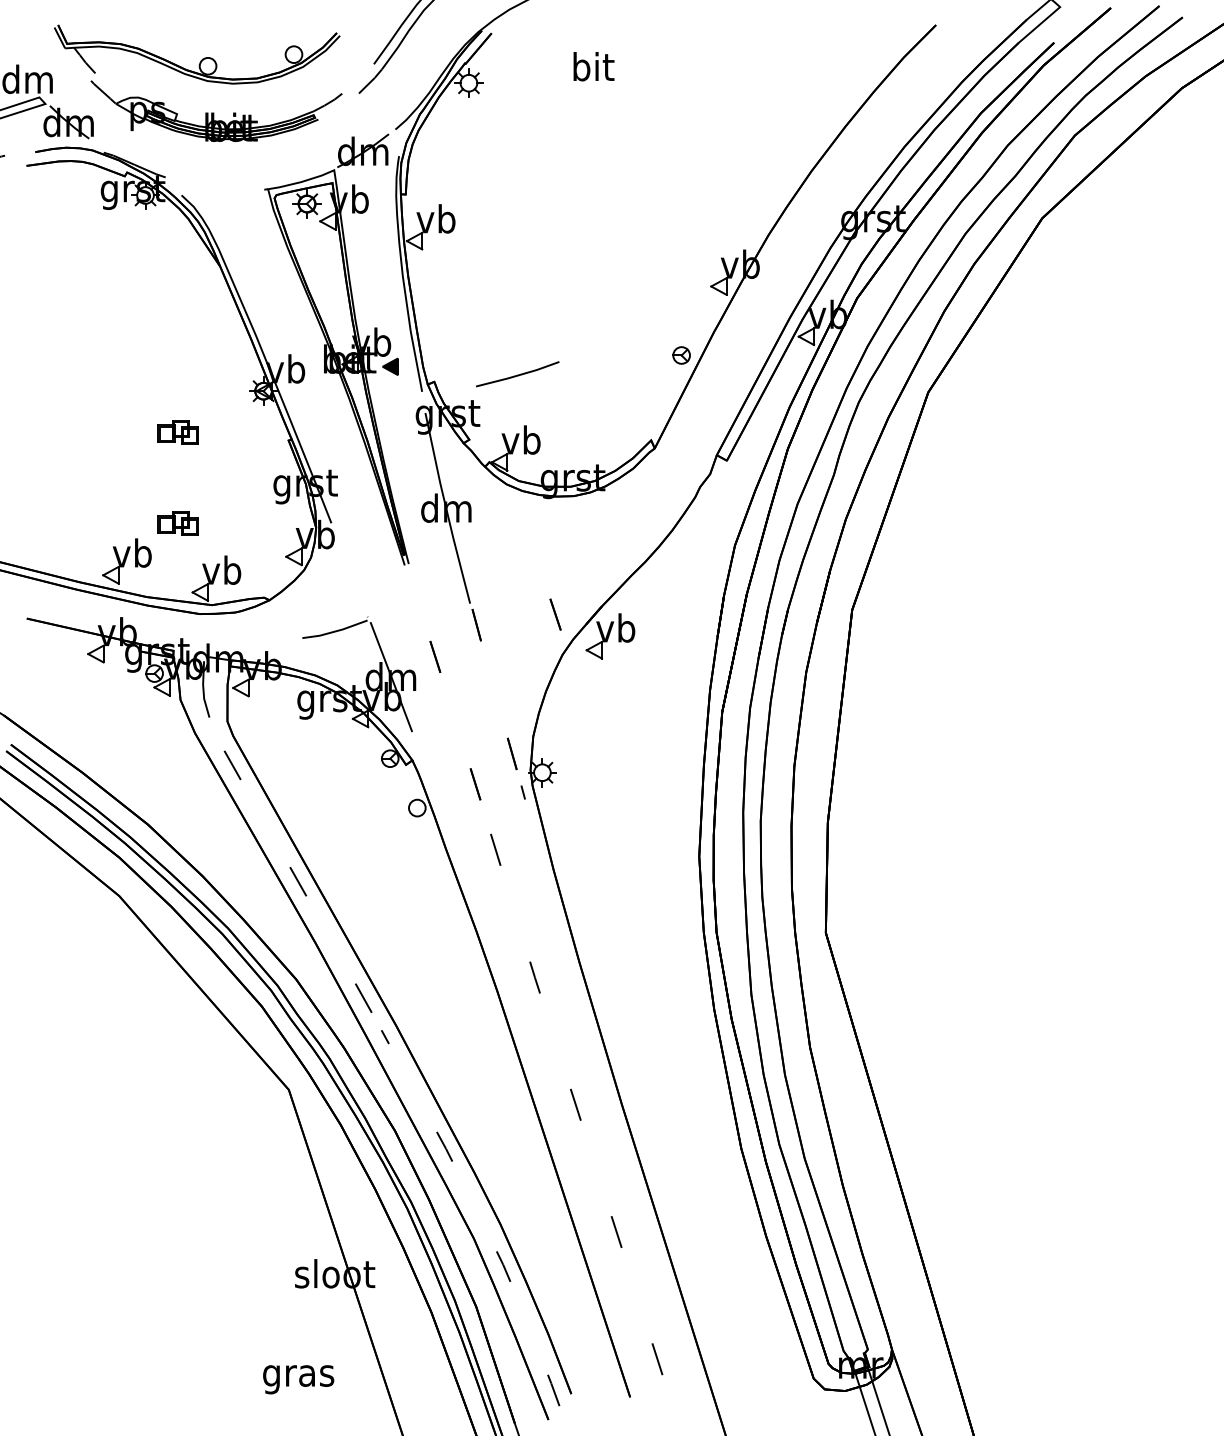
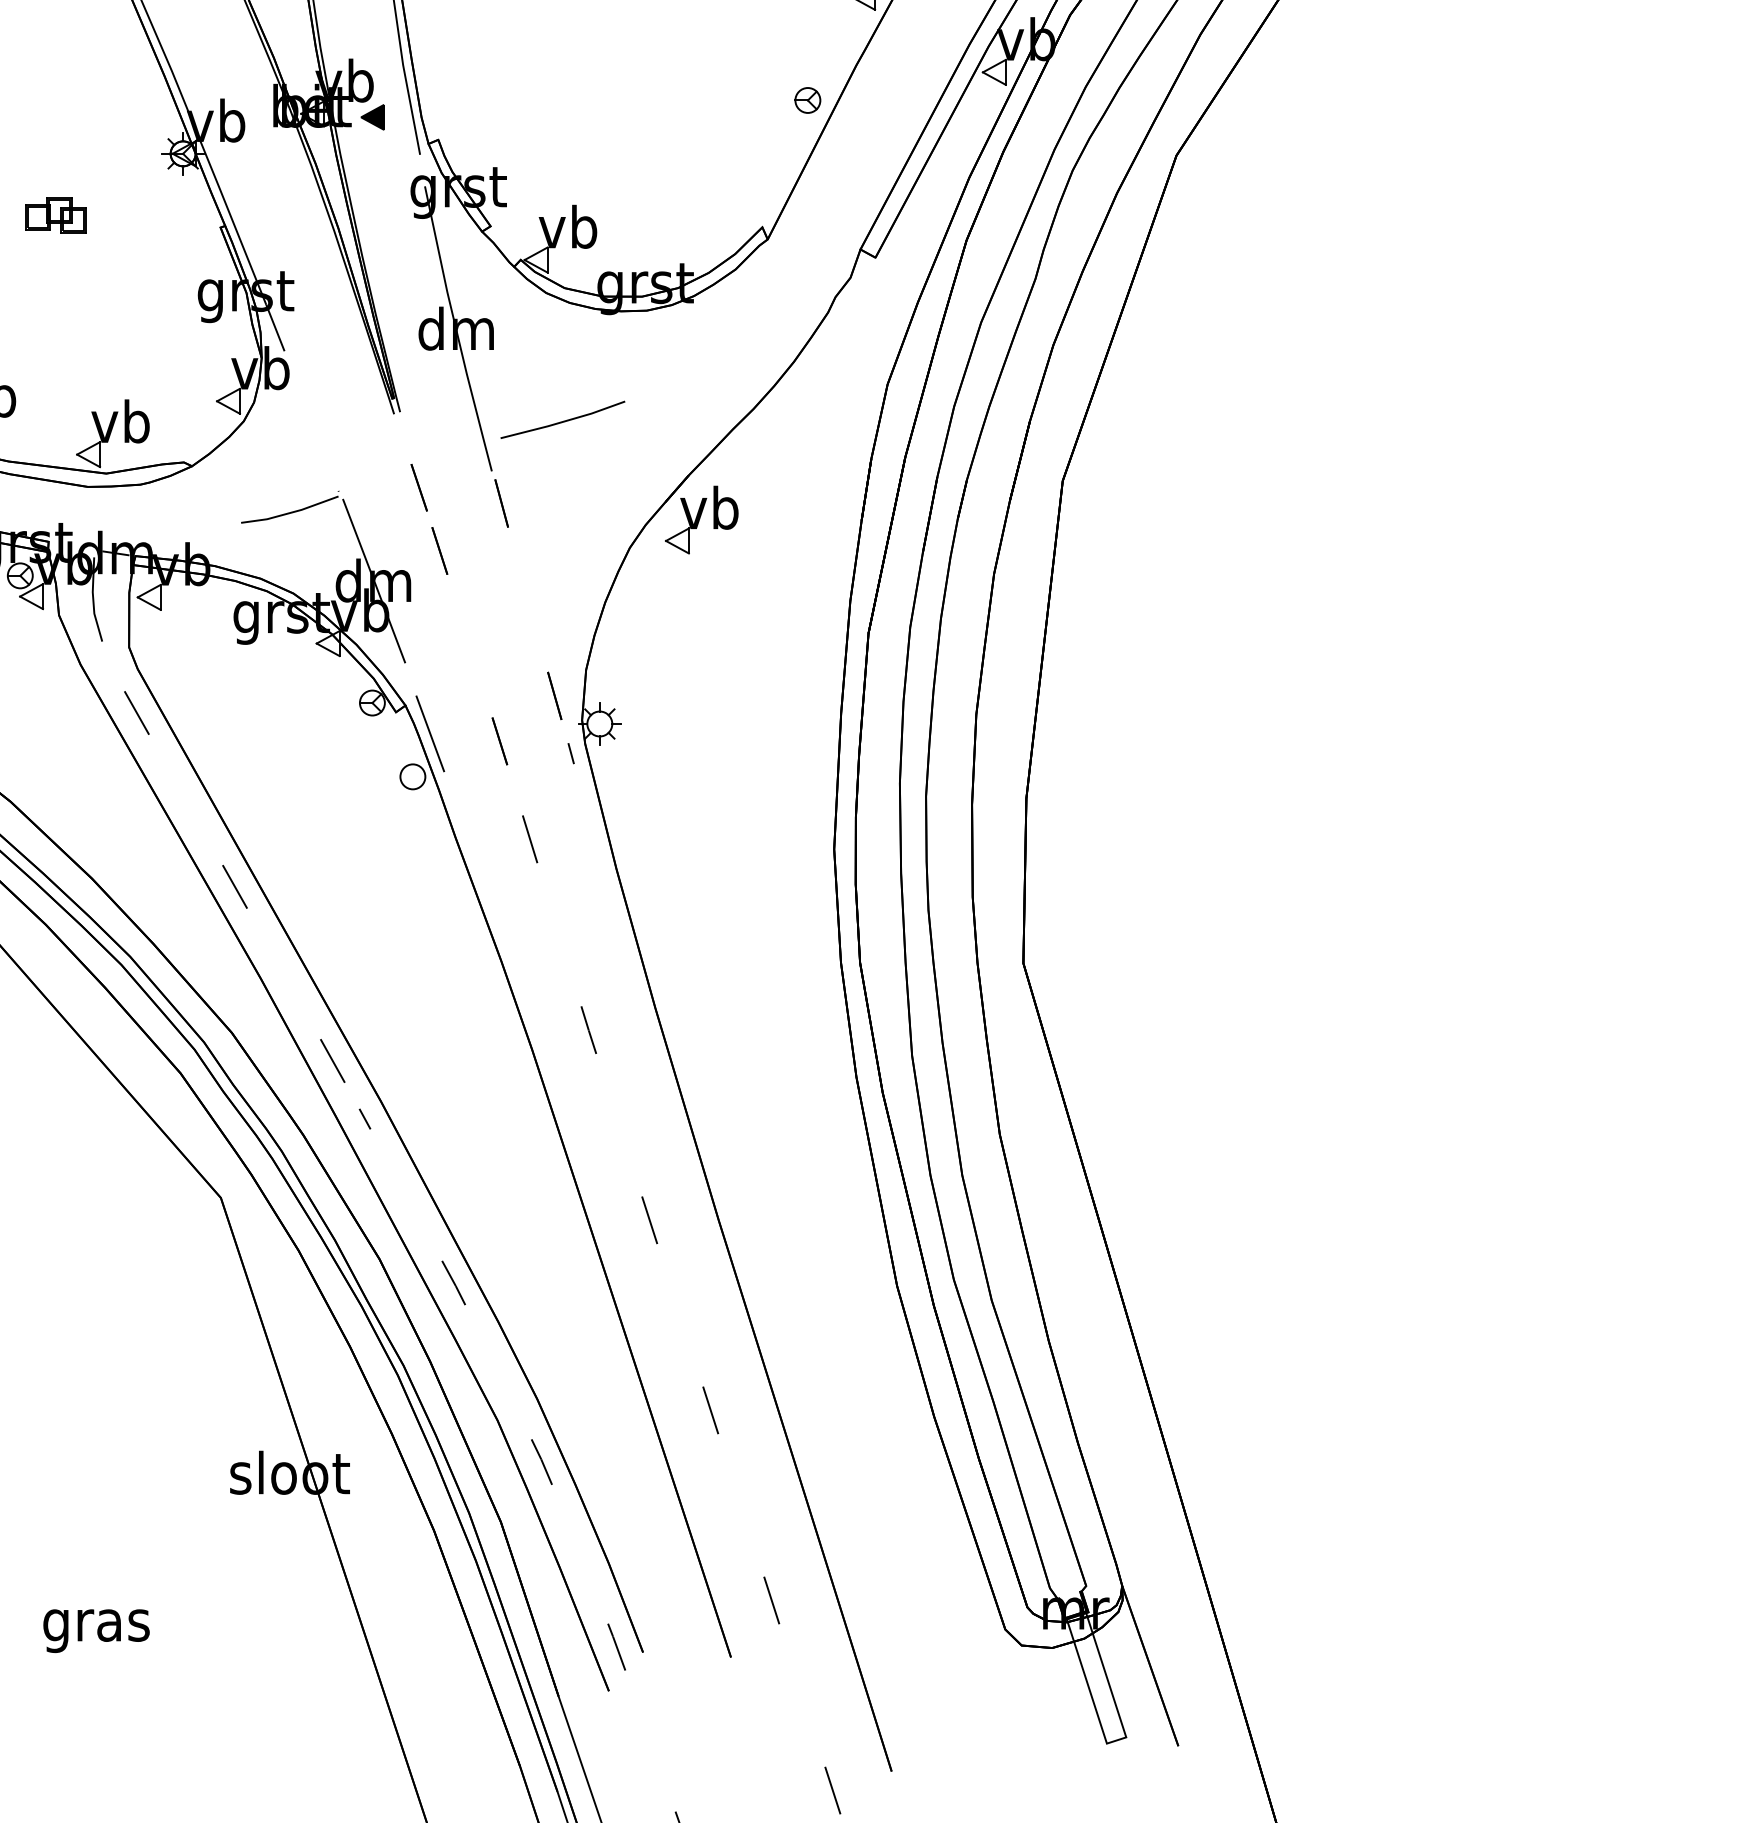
line: (517, 374) -> (562, 420), moved
part: (177, 523) -> (54, 351), removed
line: (555, 614) -> (419, 487), moved
line: (428, 779) -> (429, 734), added
text: (298, 1379) -> (96, 1630), moved

